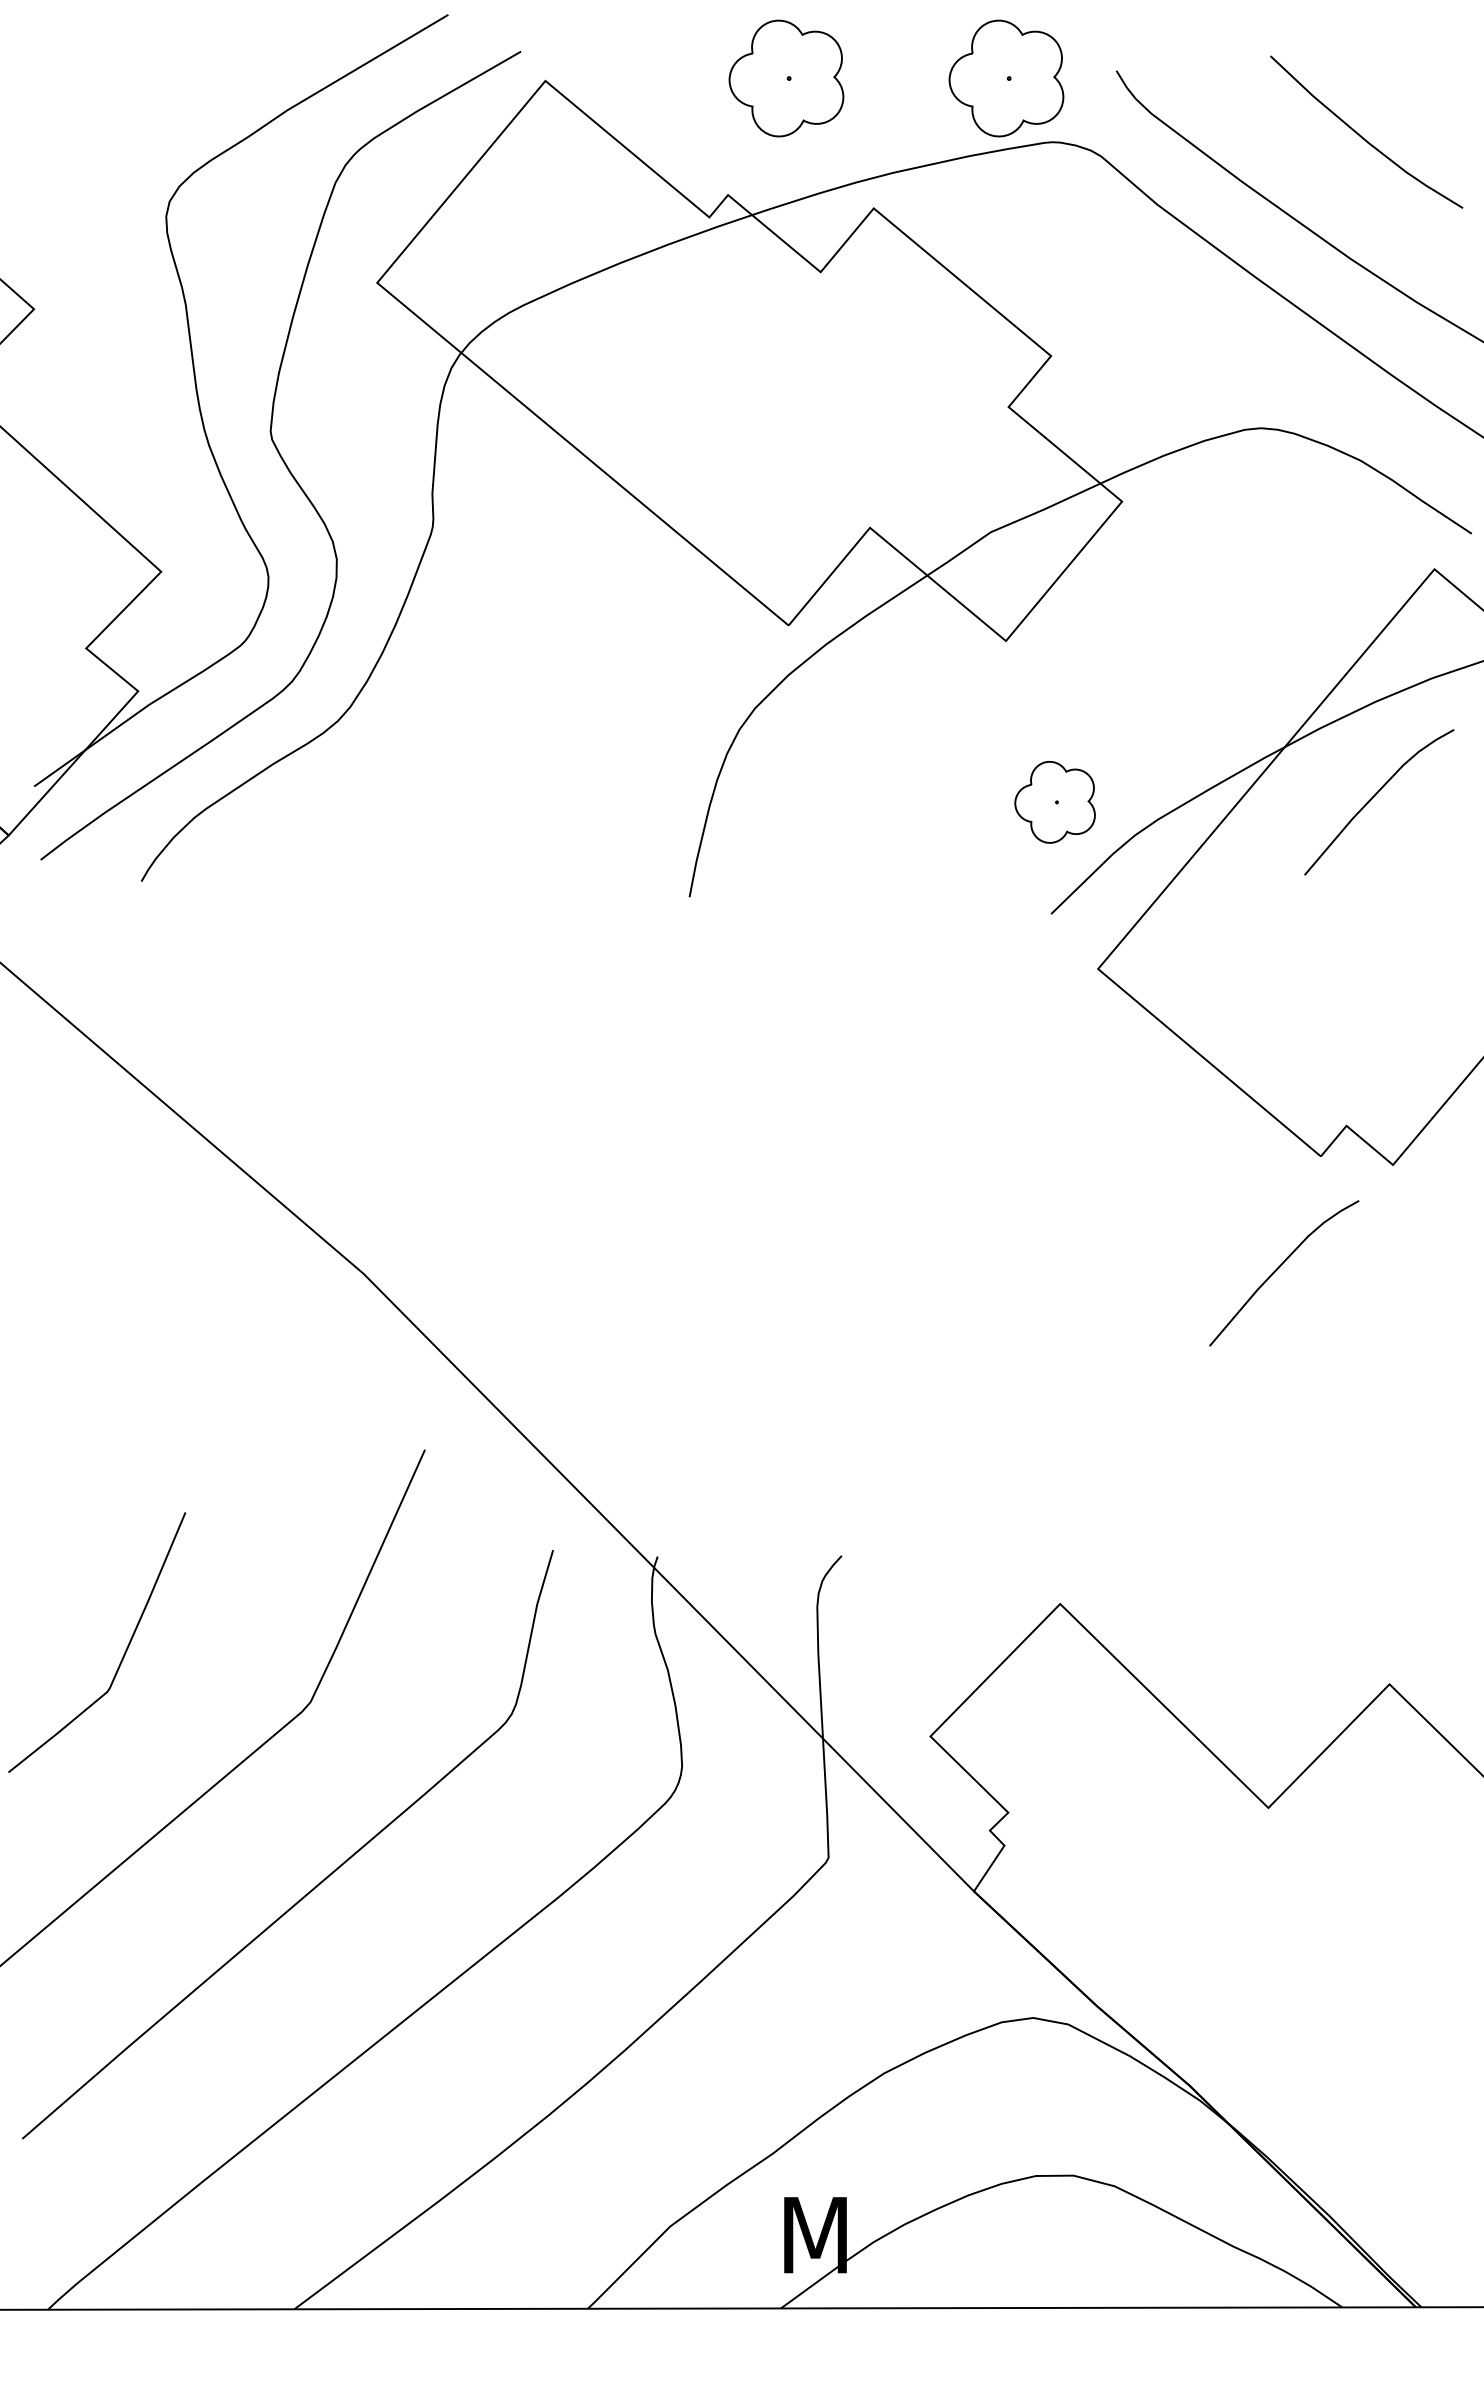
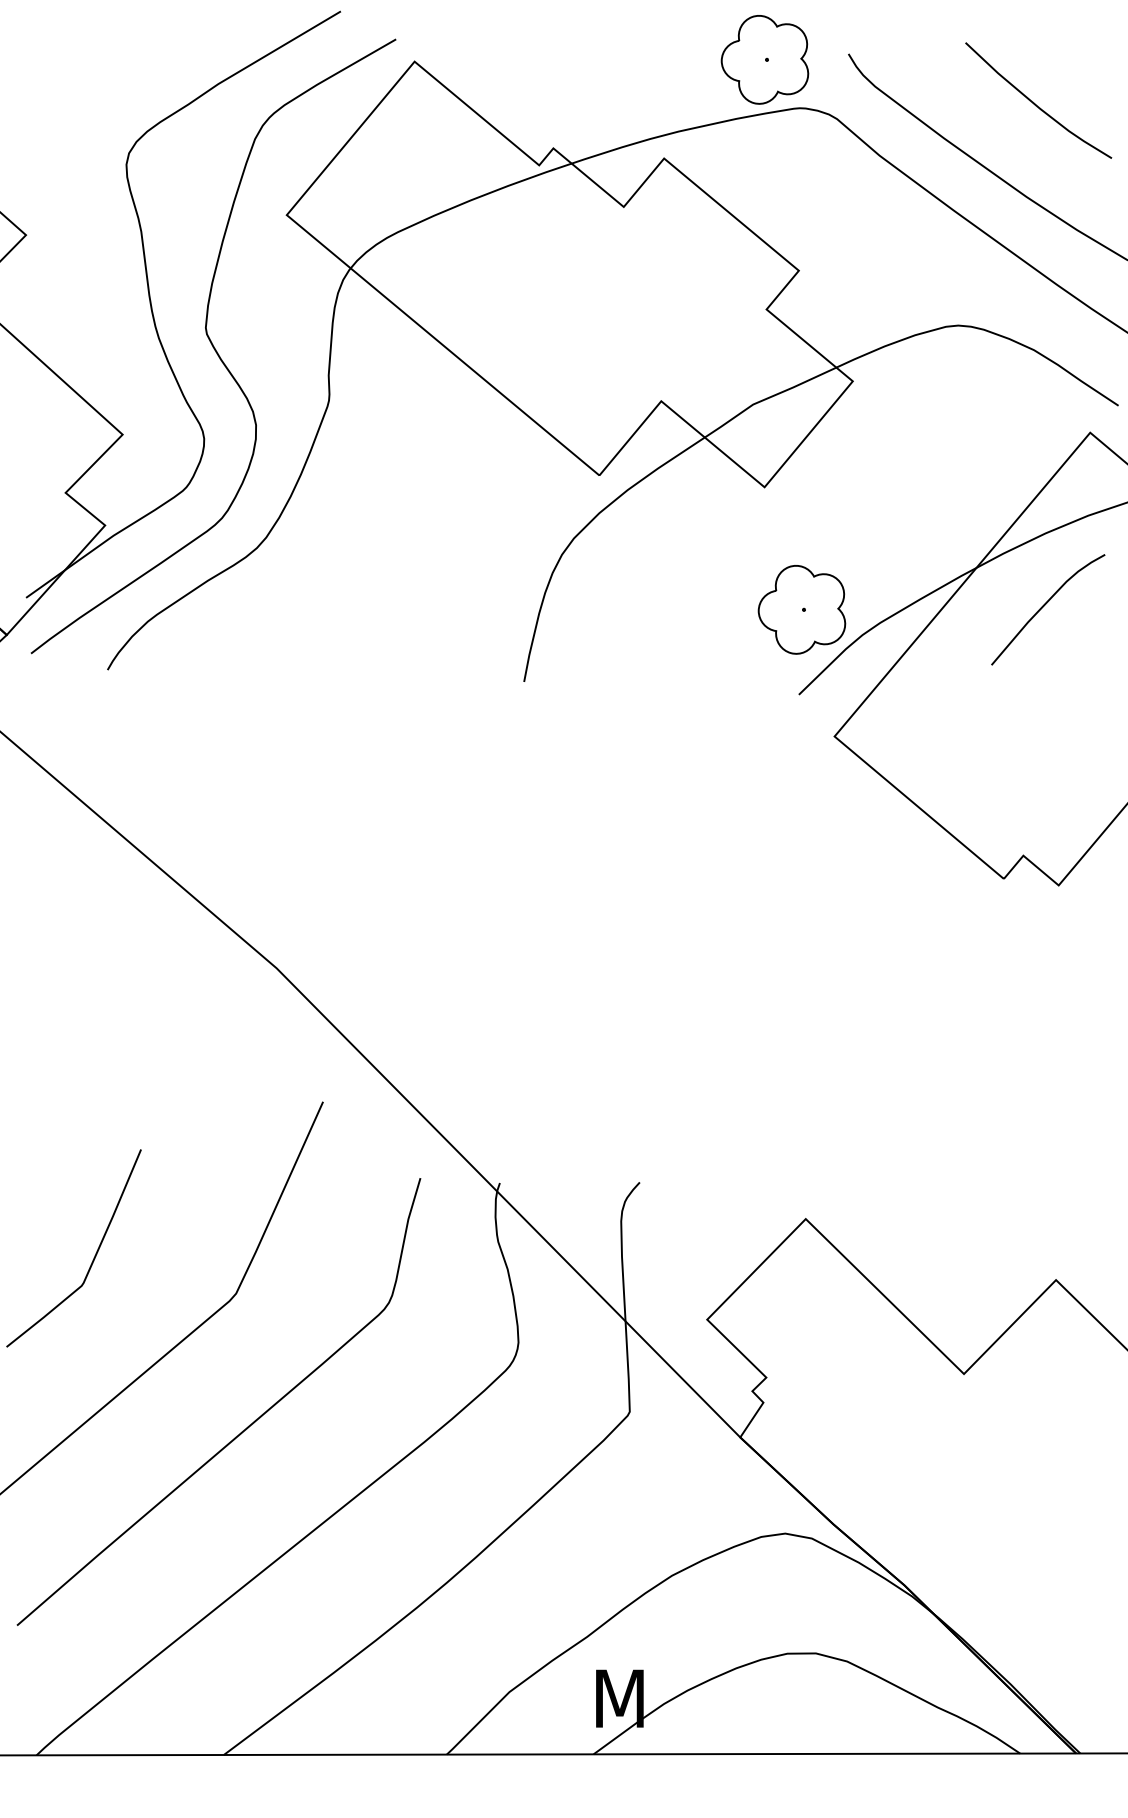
part: (786, 78) -> (597, 59), removed
part: (1054, 802) -> (801, 609), size x1.43
curve: (1279, 1268) -> (972, 964), removed

